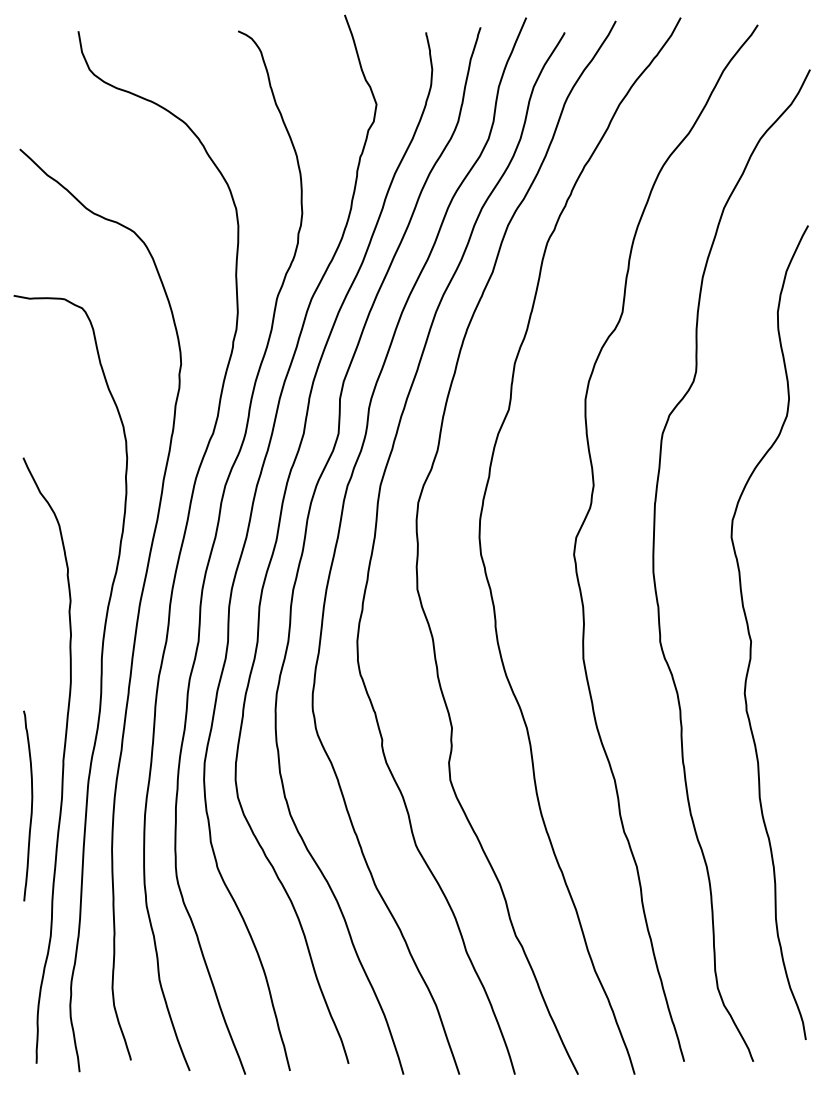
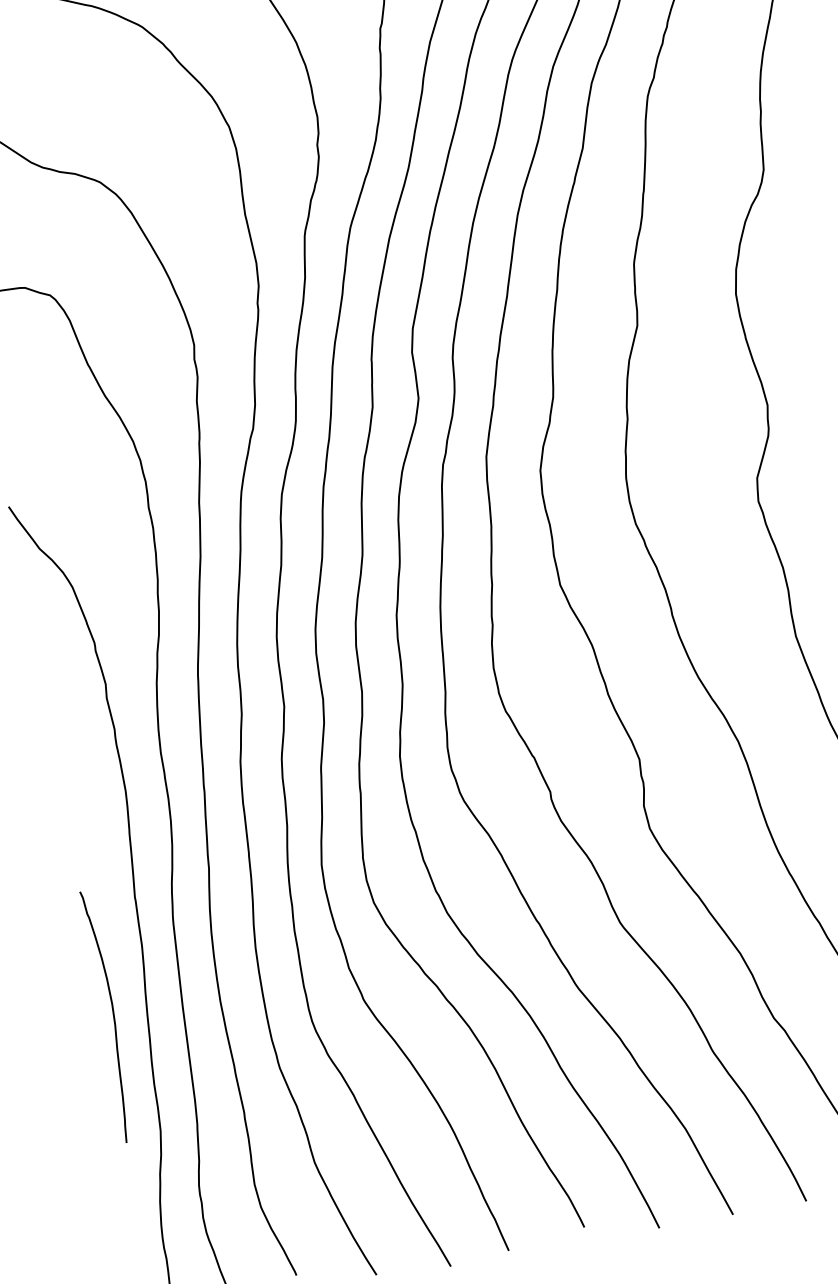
curve: (31, 805) -> (113, 1014), moved

